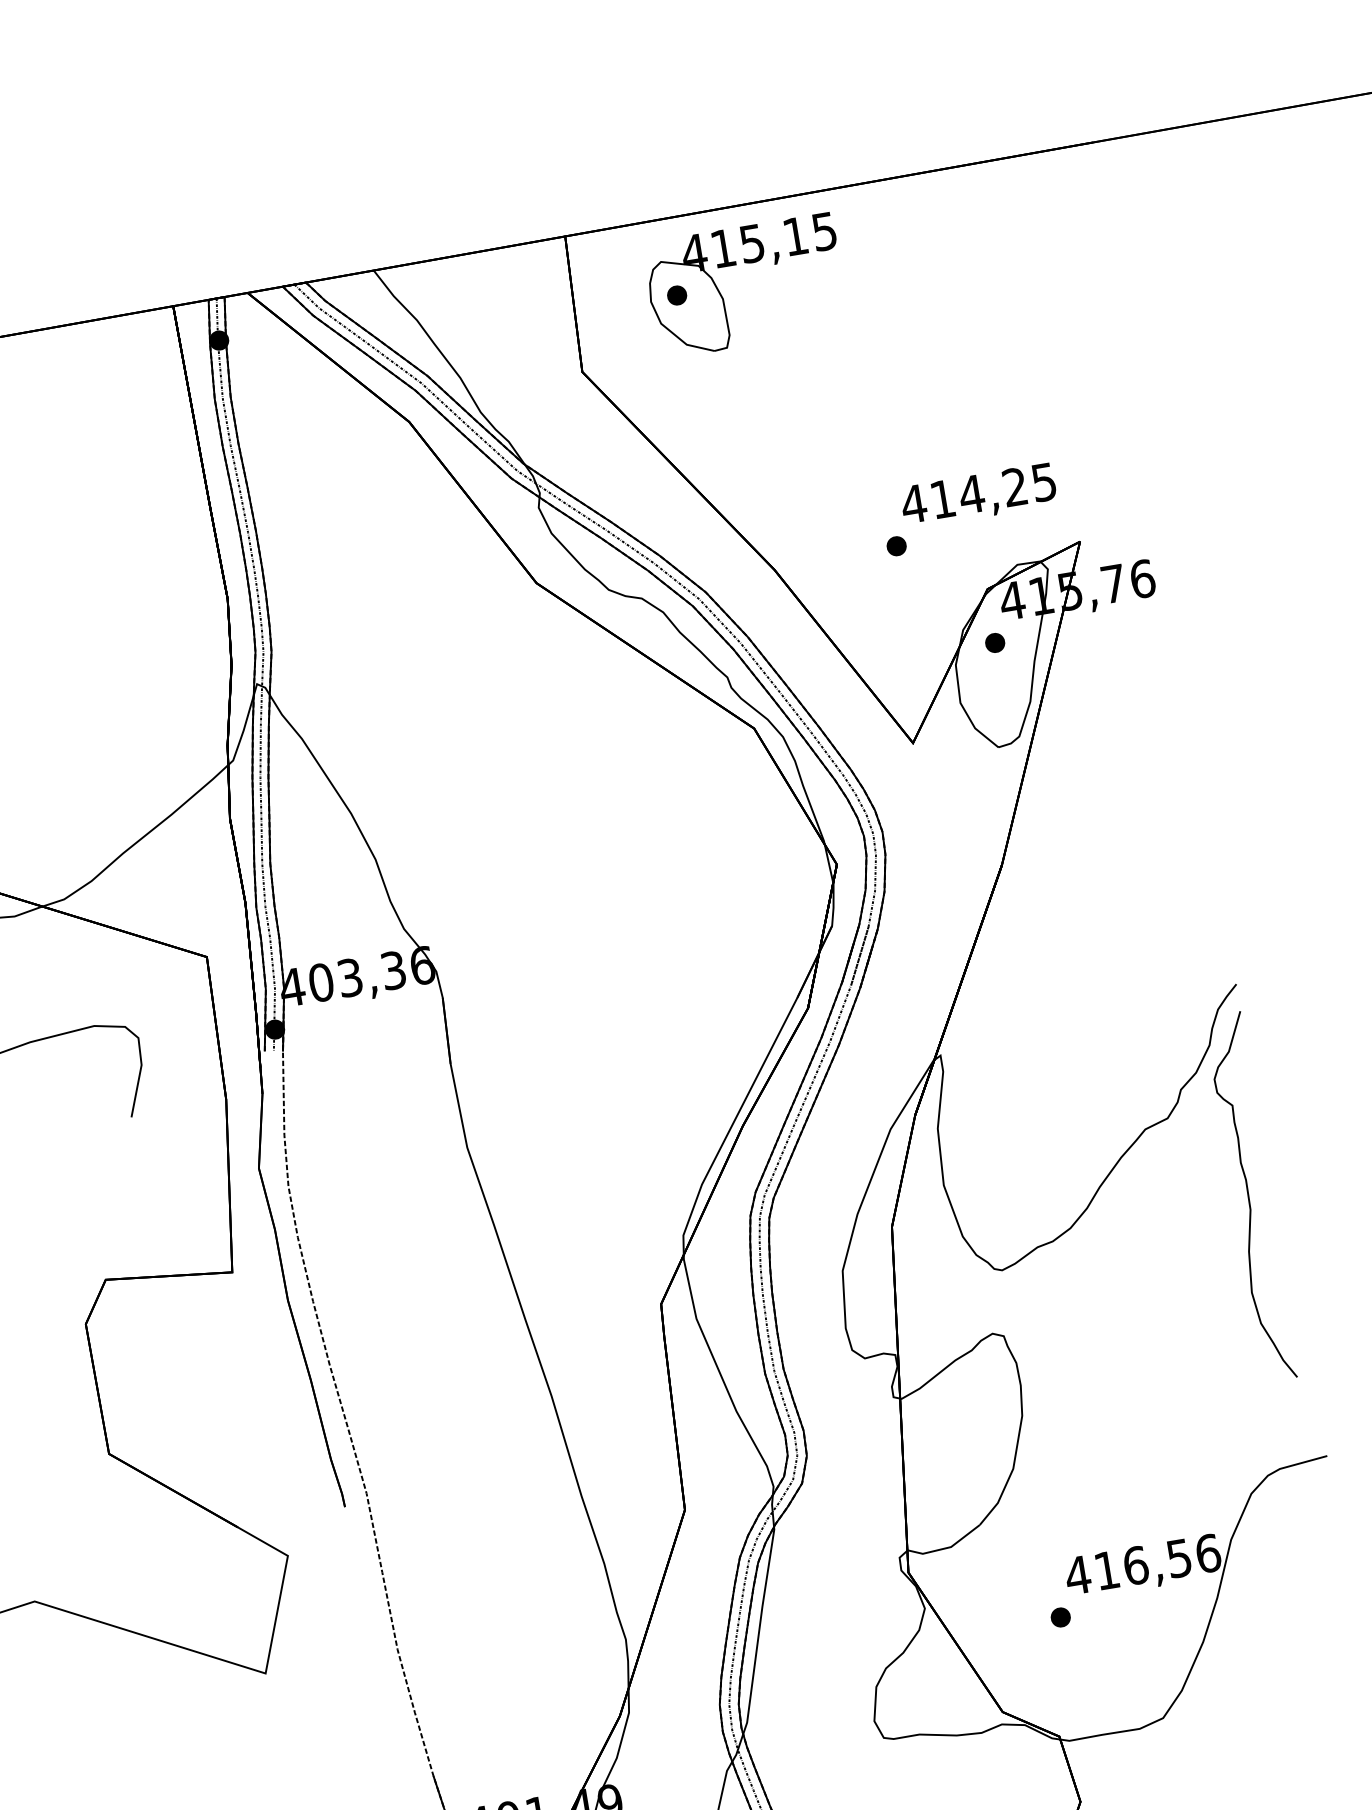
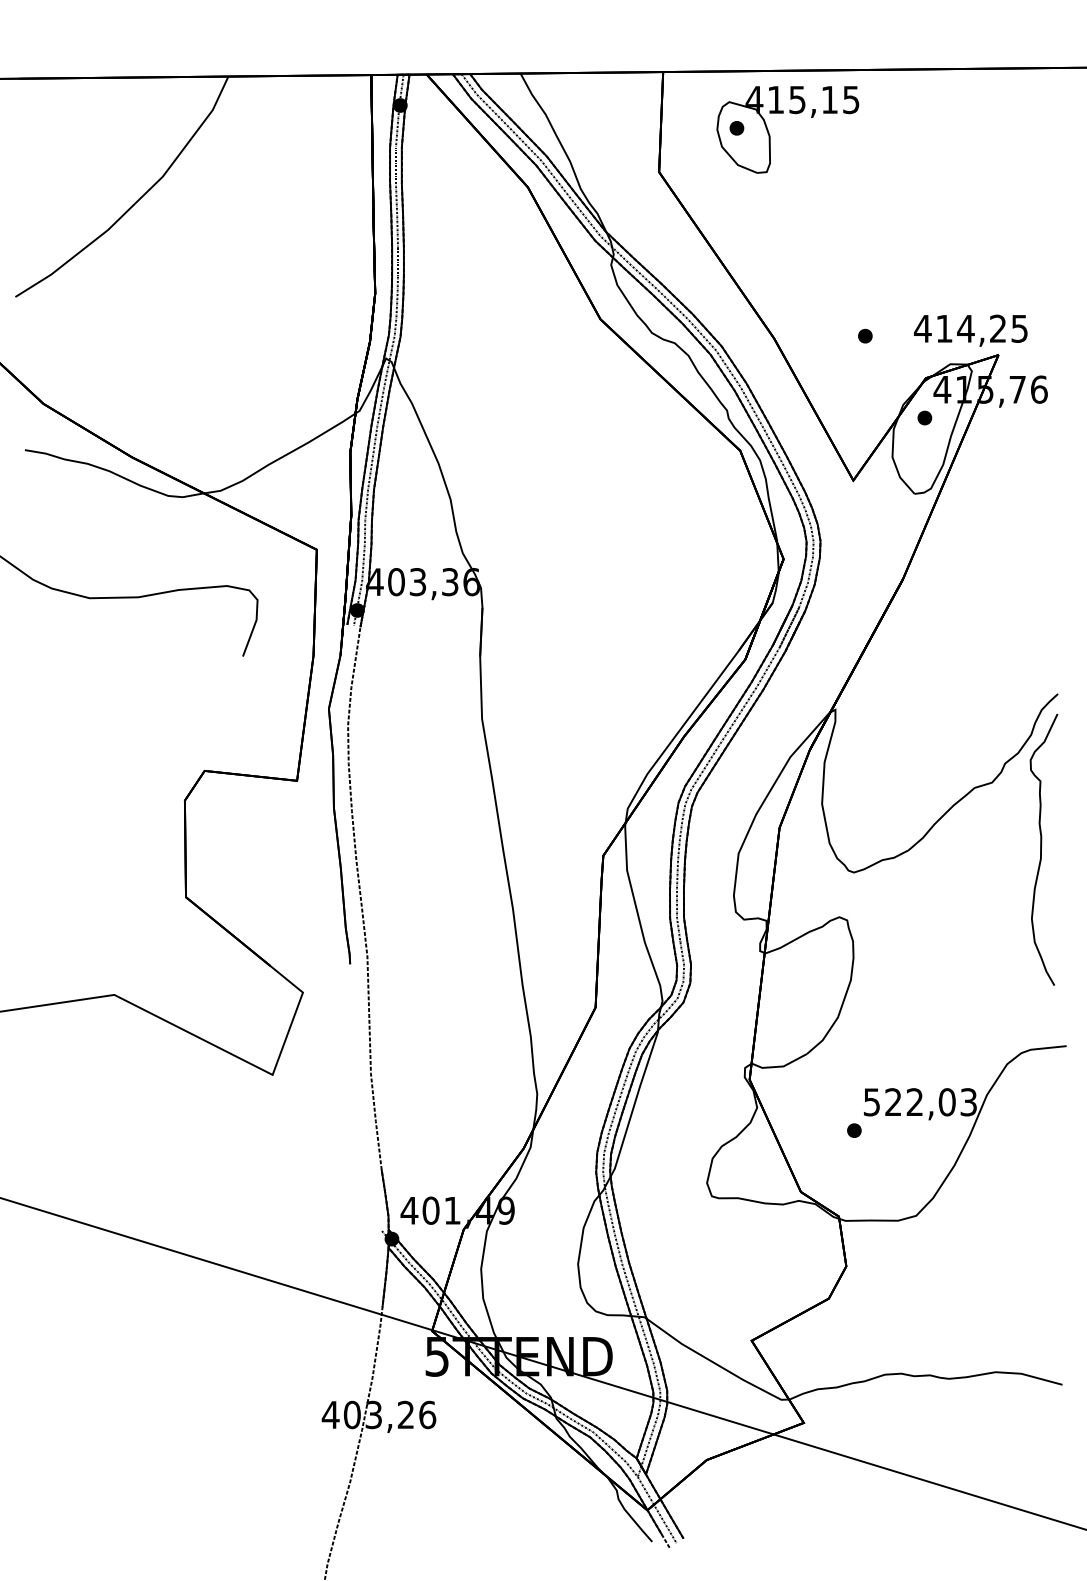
text: (978, 495) -> (970, 330), moved
text: (1143, 1564) -> (920, 1102), 416,56 -> 522,03

